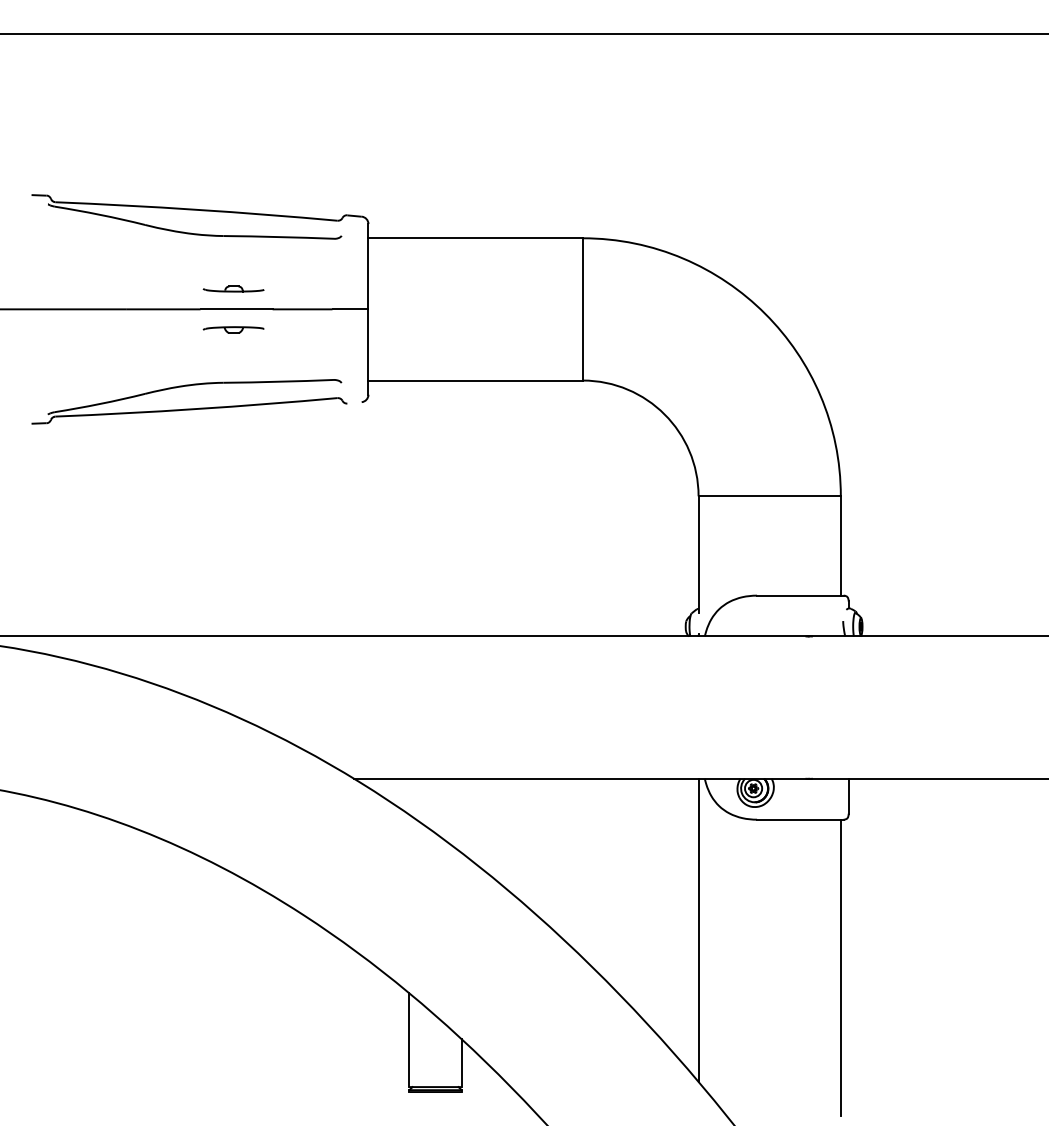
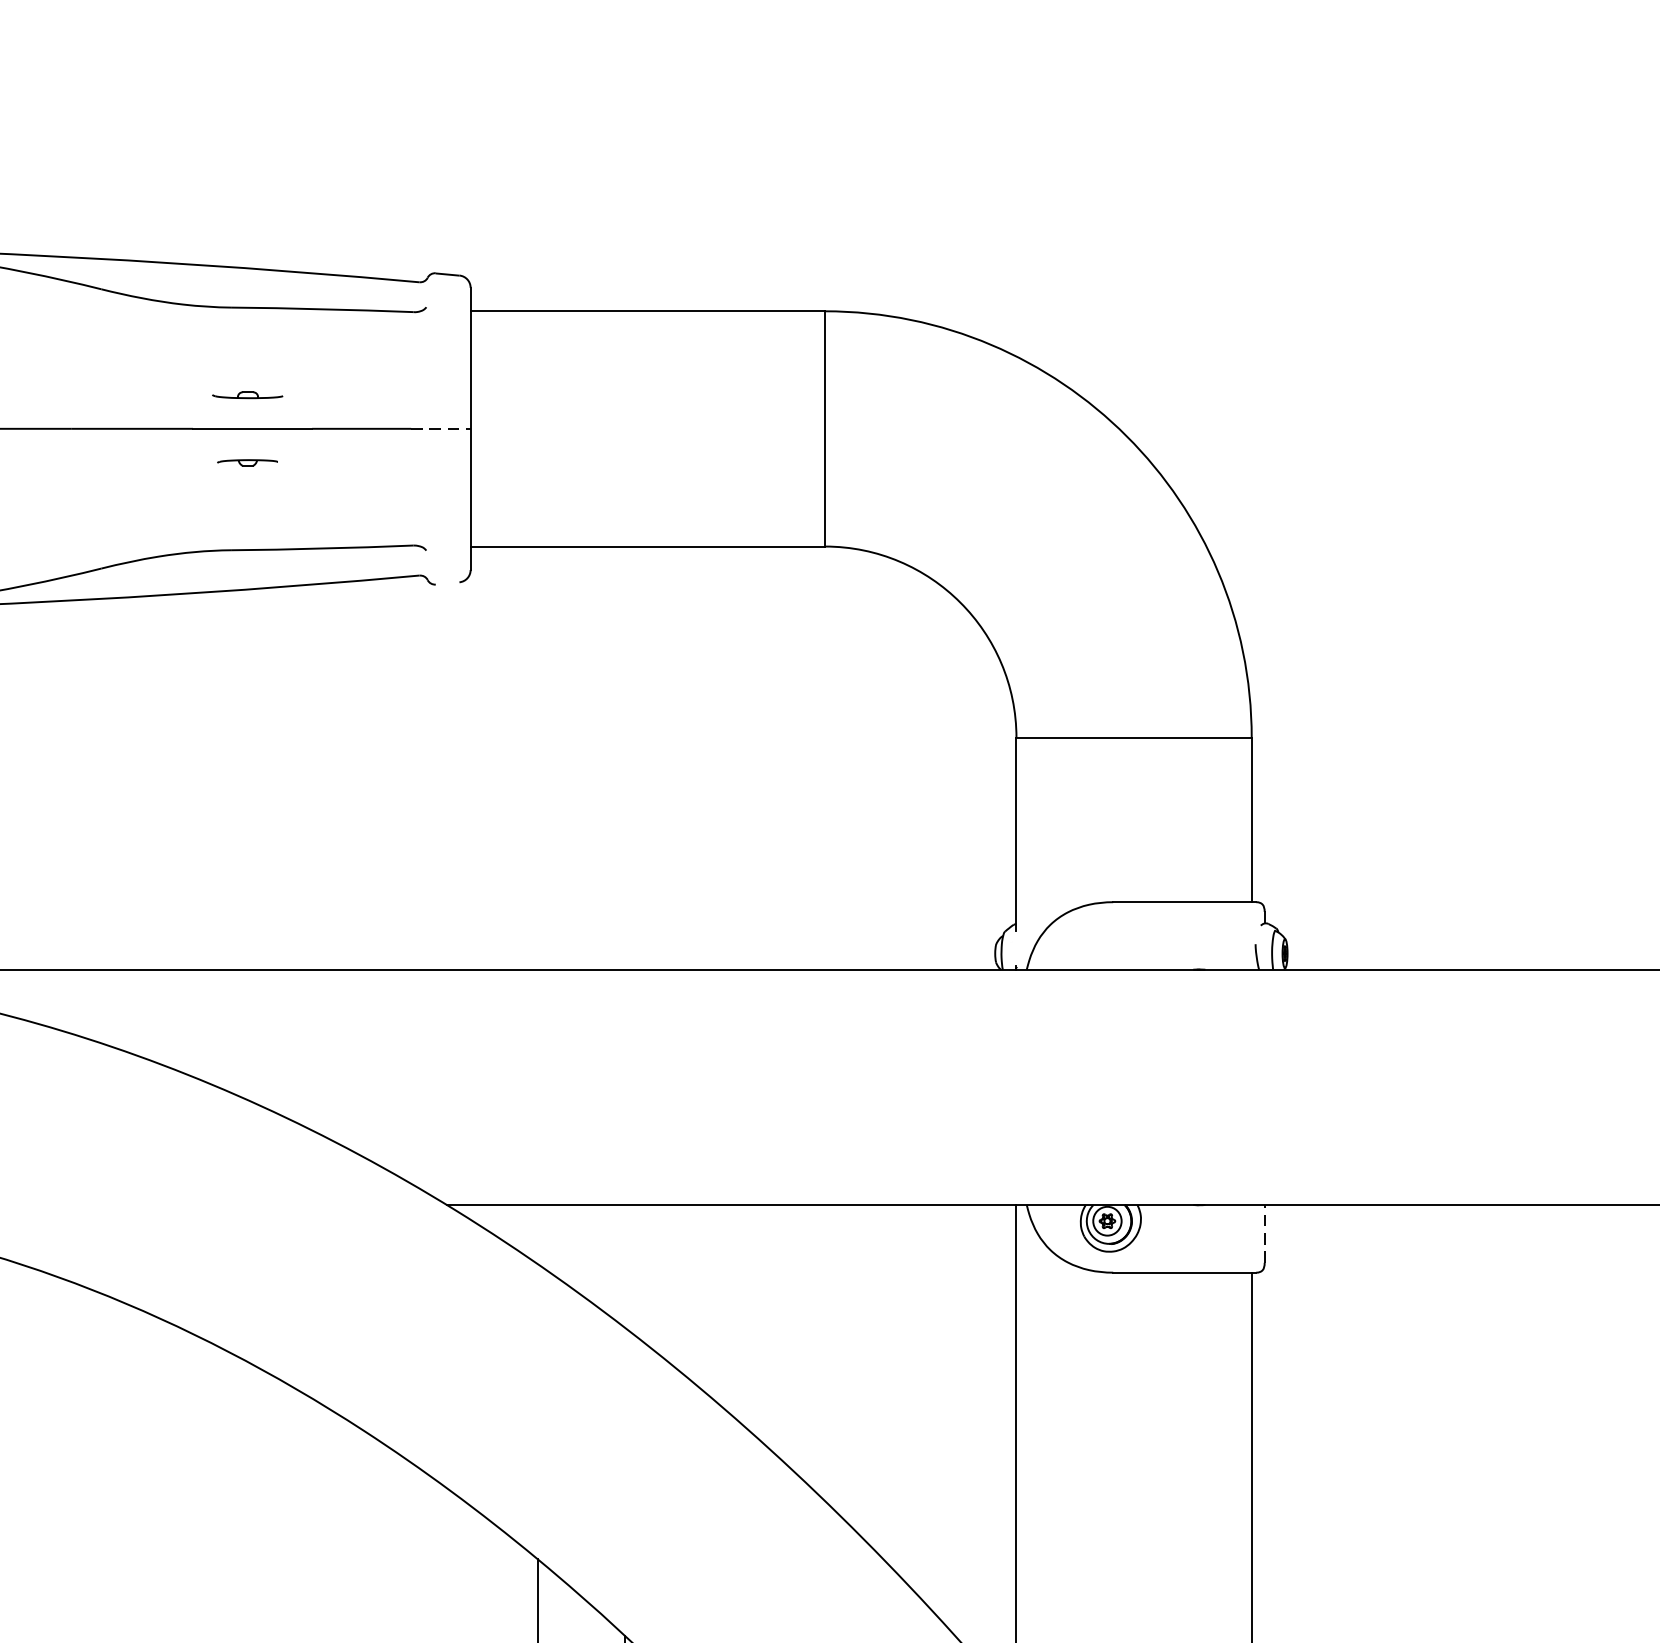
part: (233, 288) -> (247, 394), size x0.7
line: (350, 309) -> (440, 429), solid -> dashed
part: (233, 329) -> (247, 462), size x0.6
line: (848, 795) -> (1264, 1232), solid -> dashed

